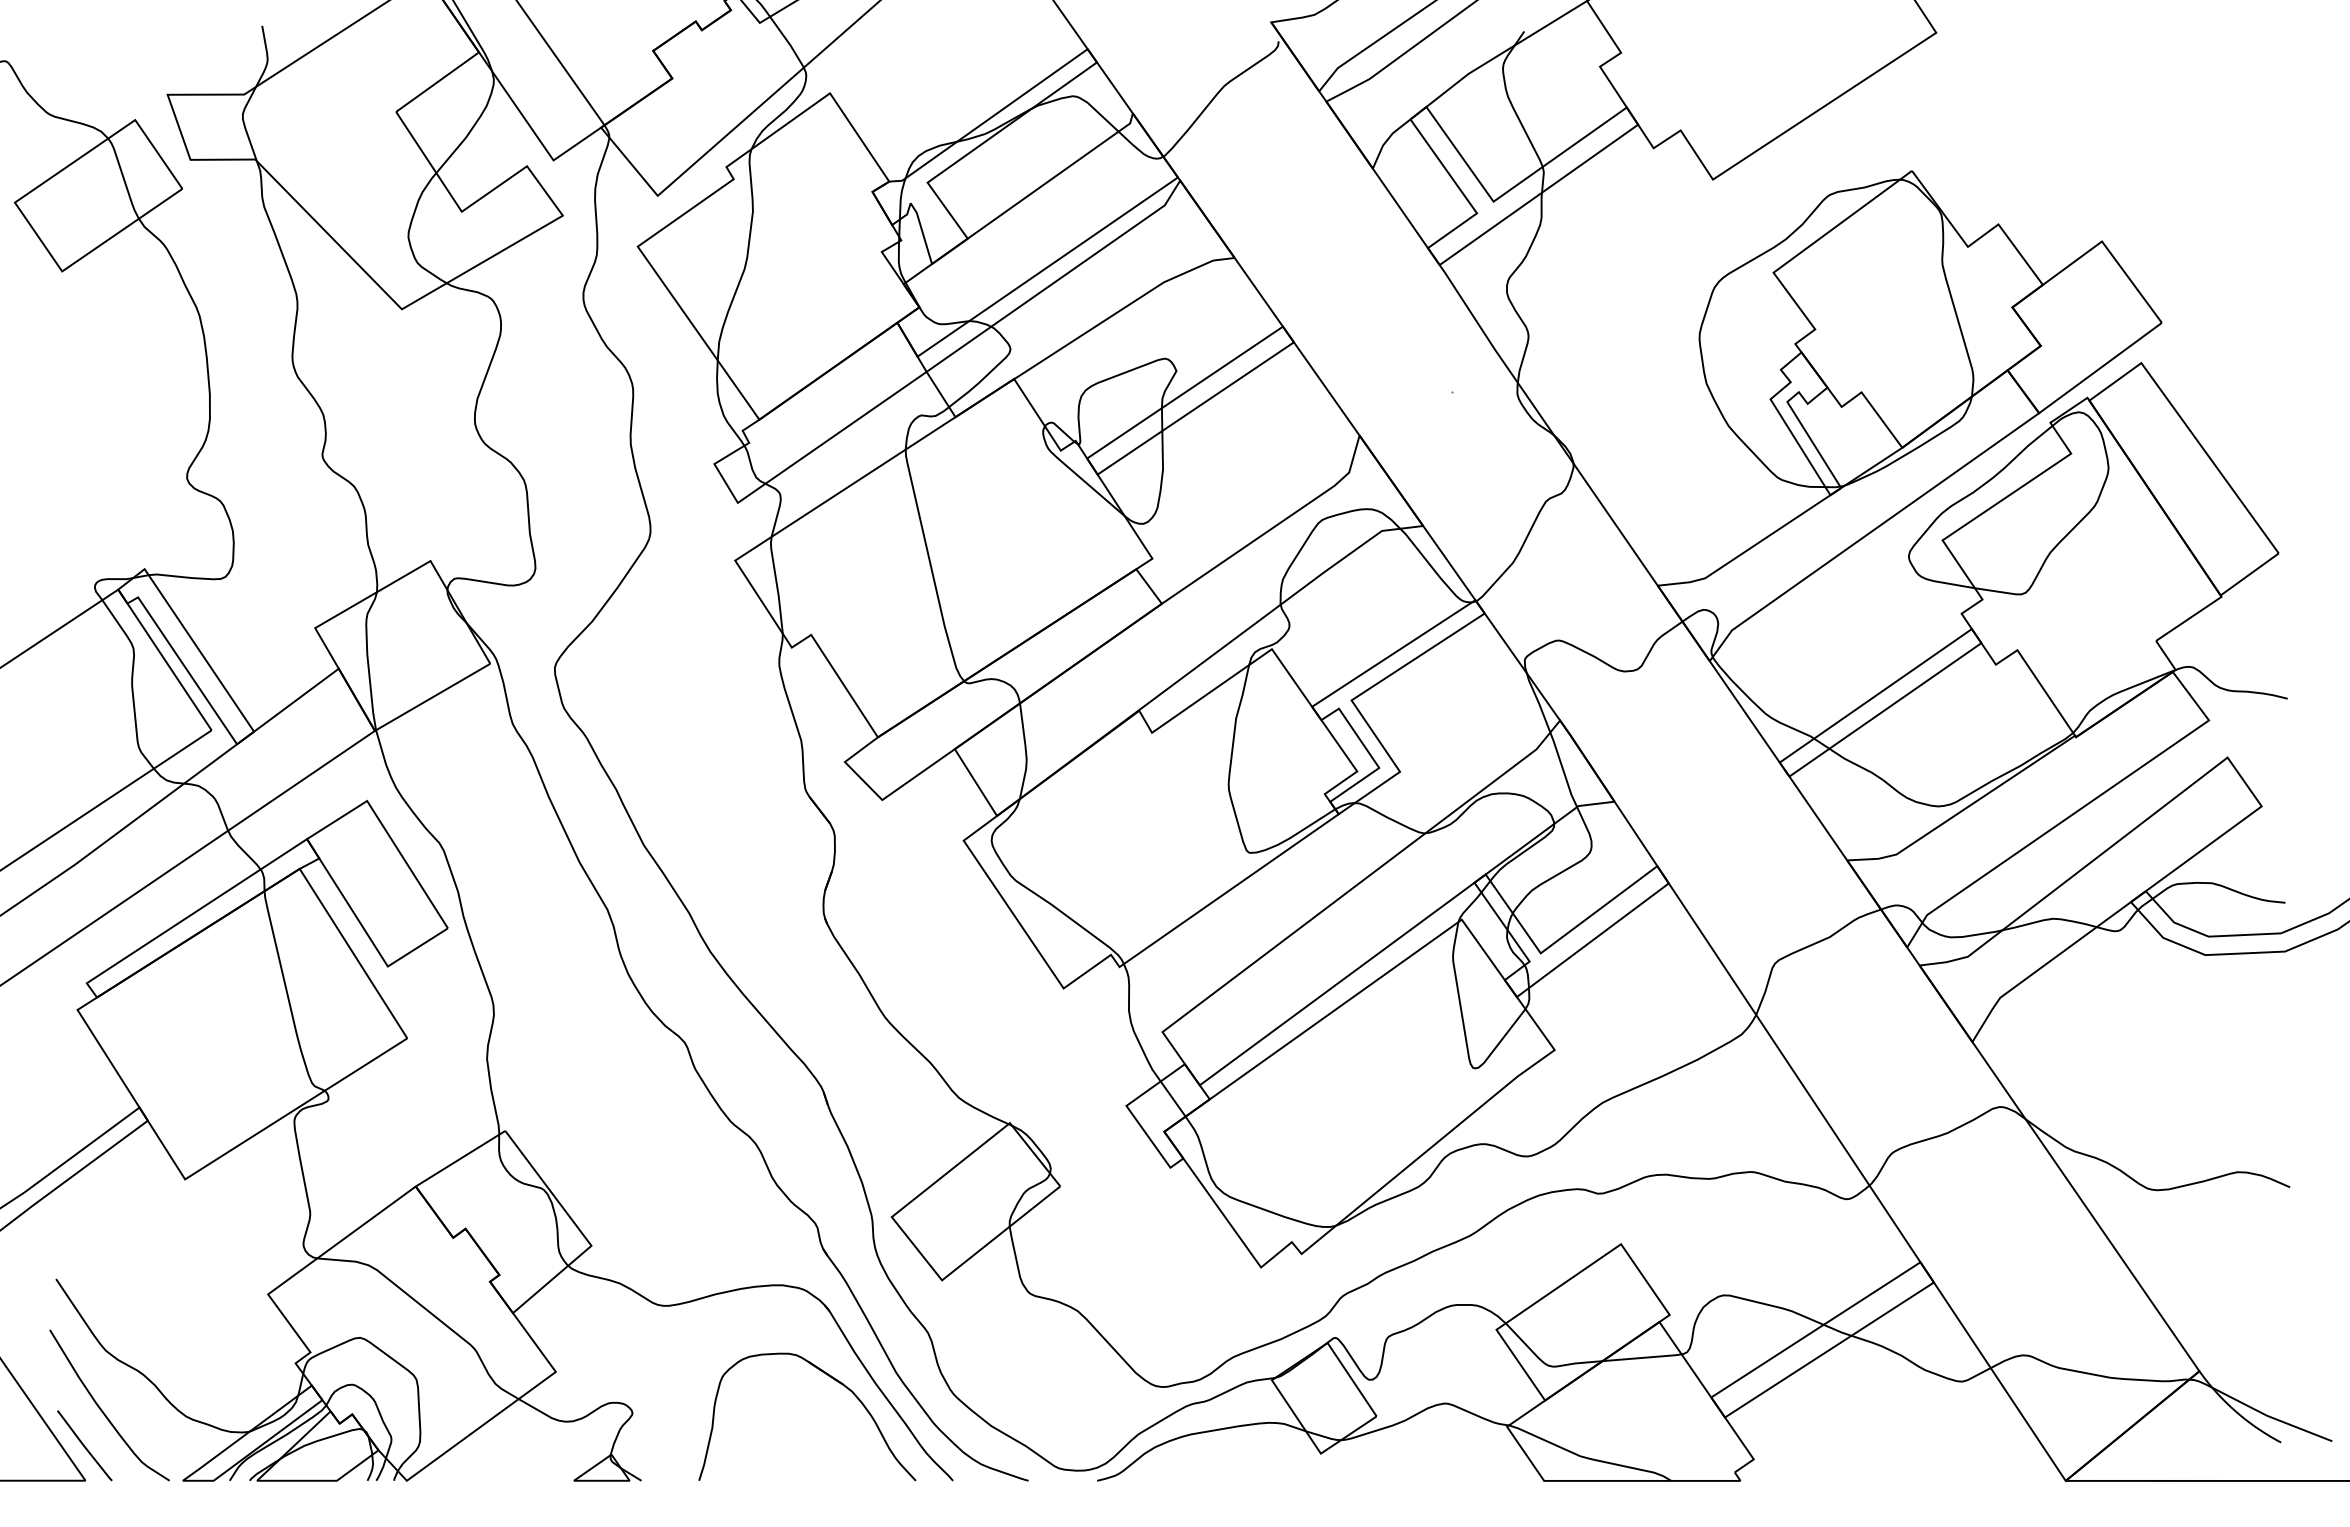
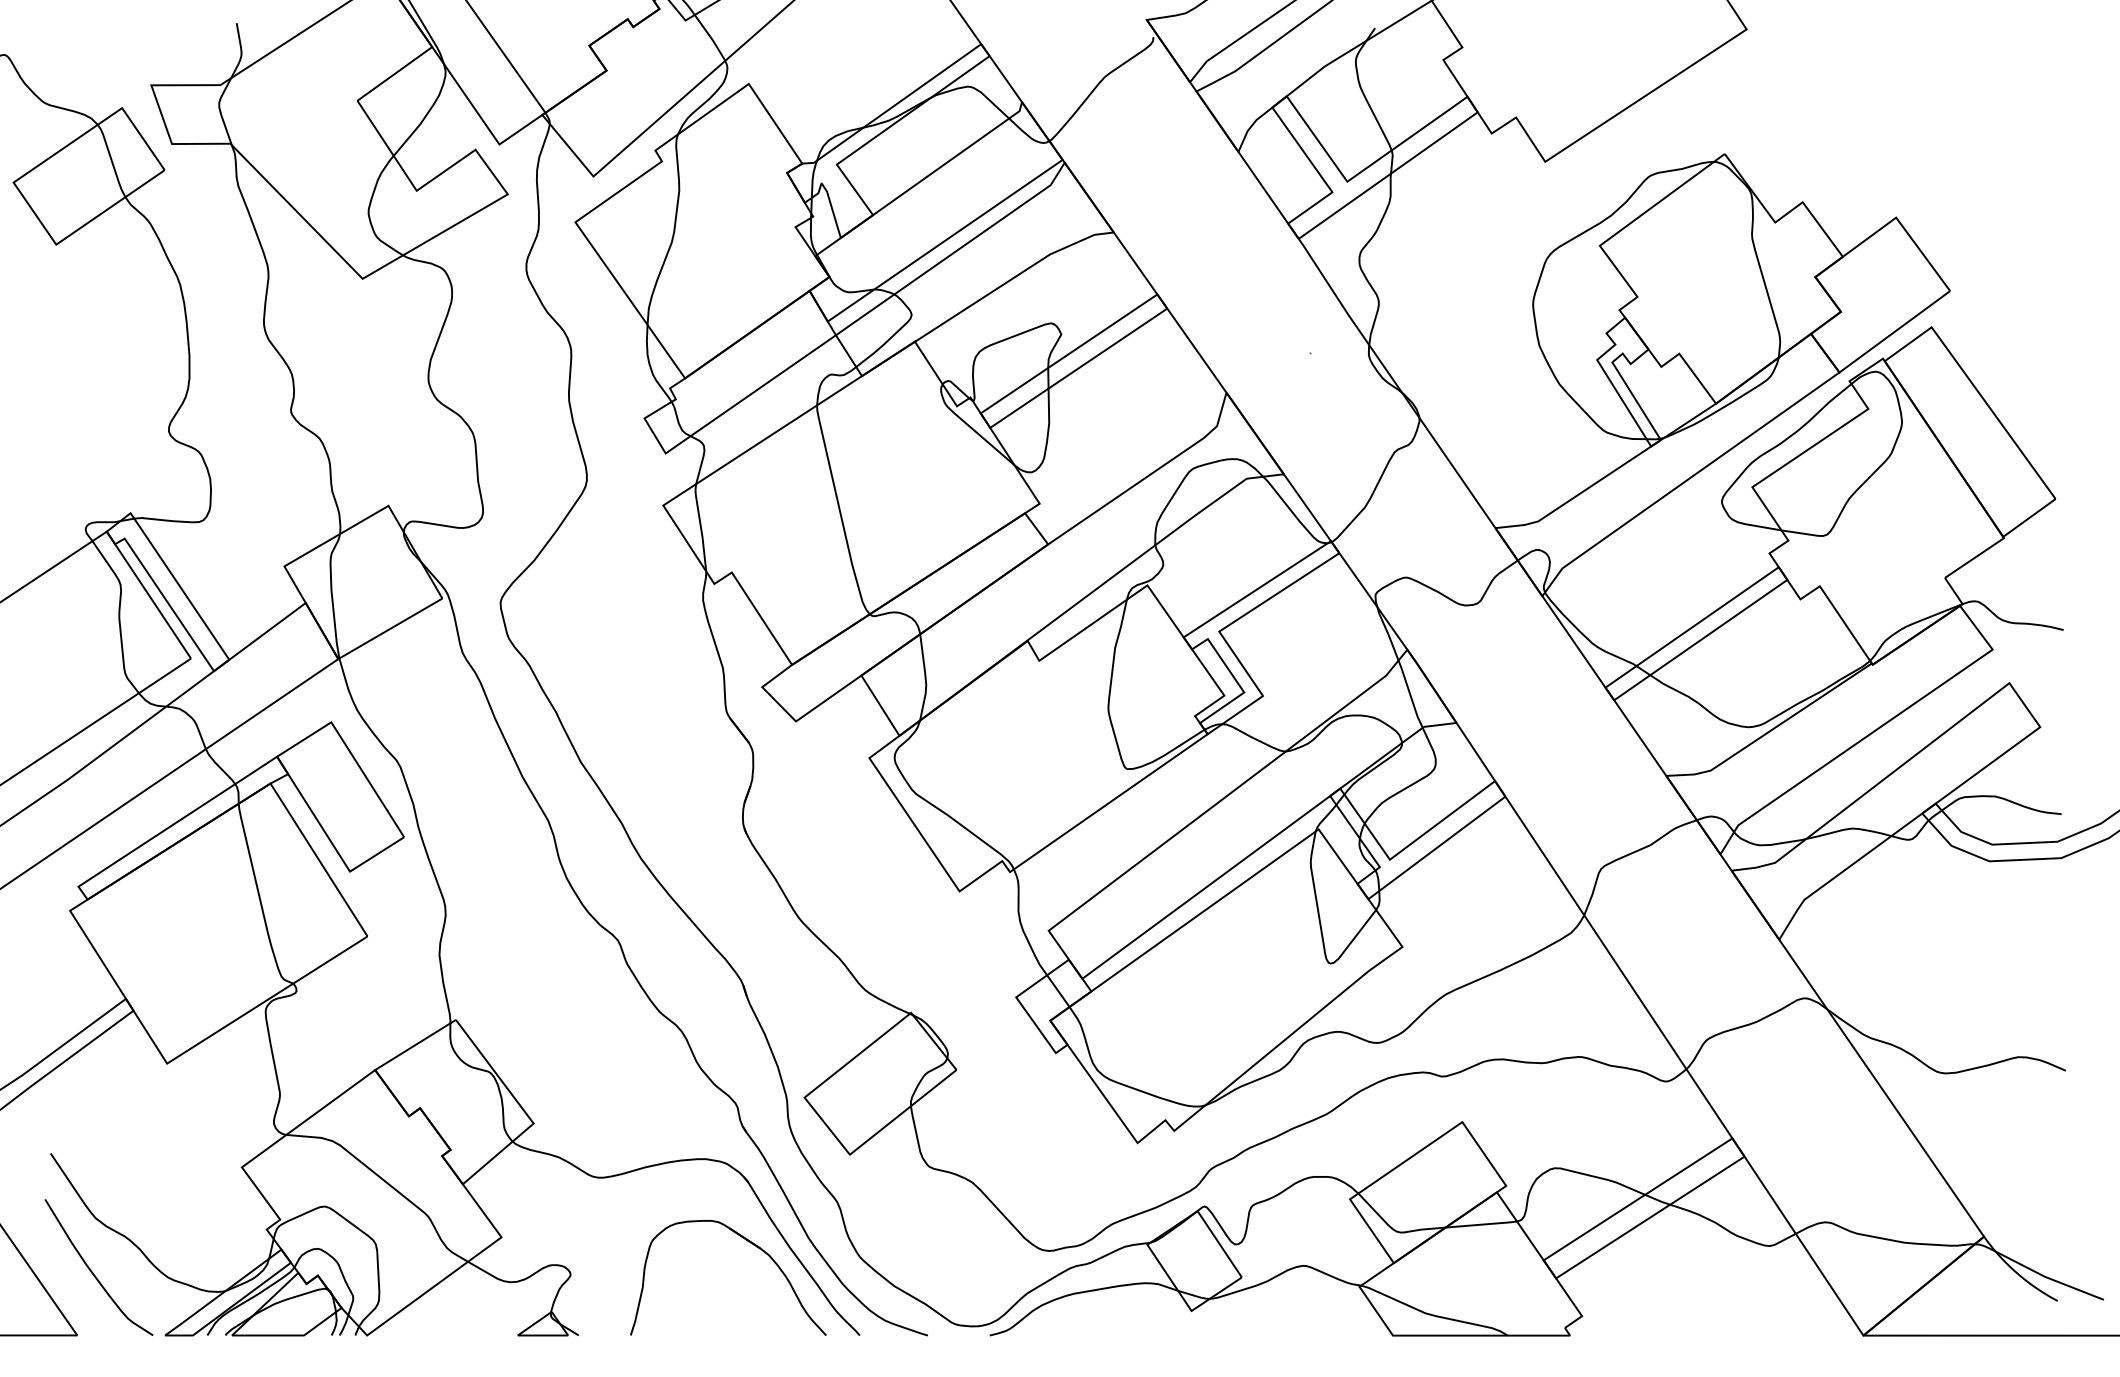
line: (84, 1445) -> (76, 1303), removed

